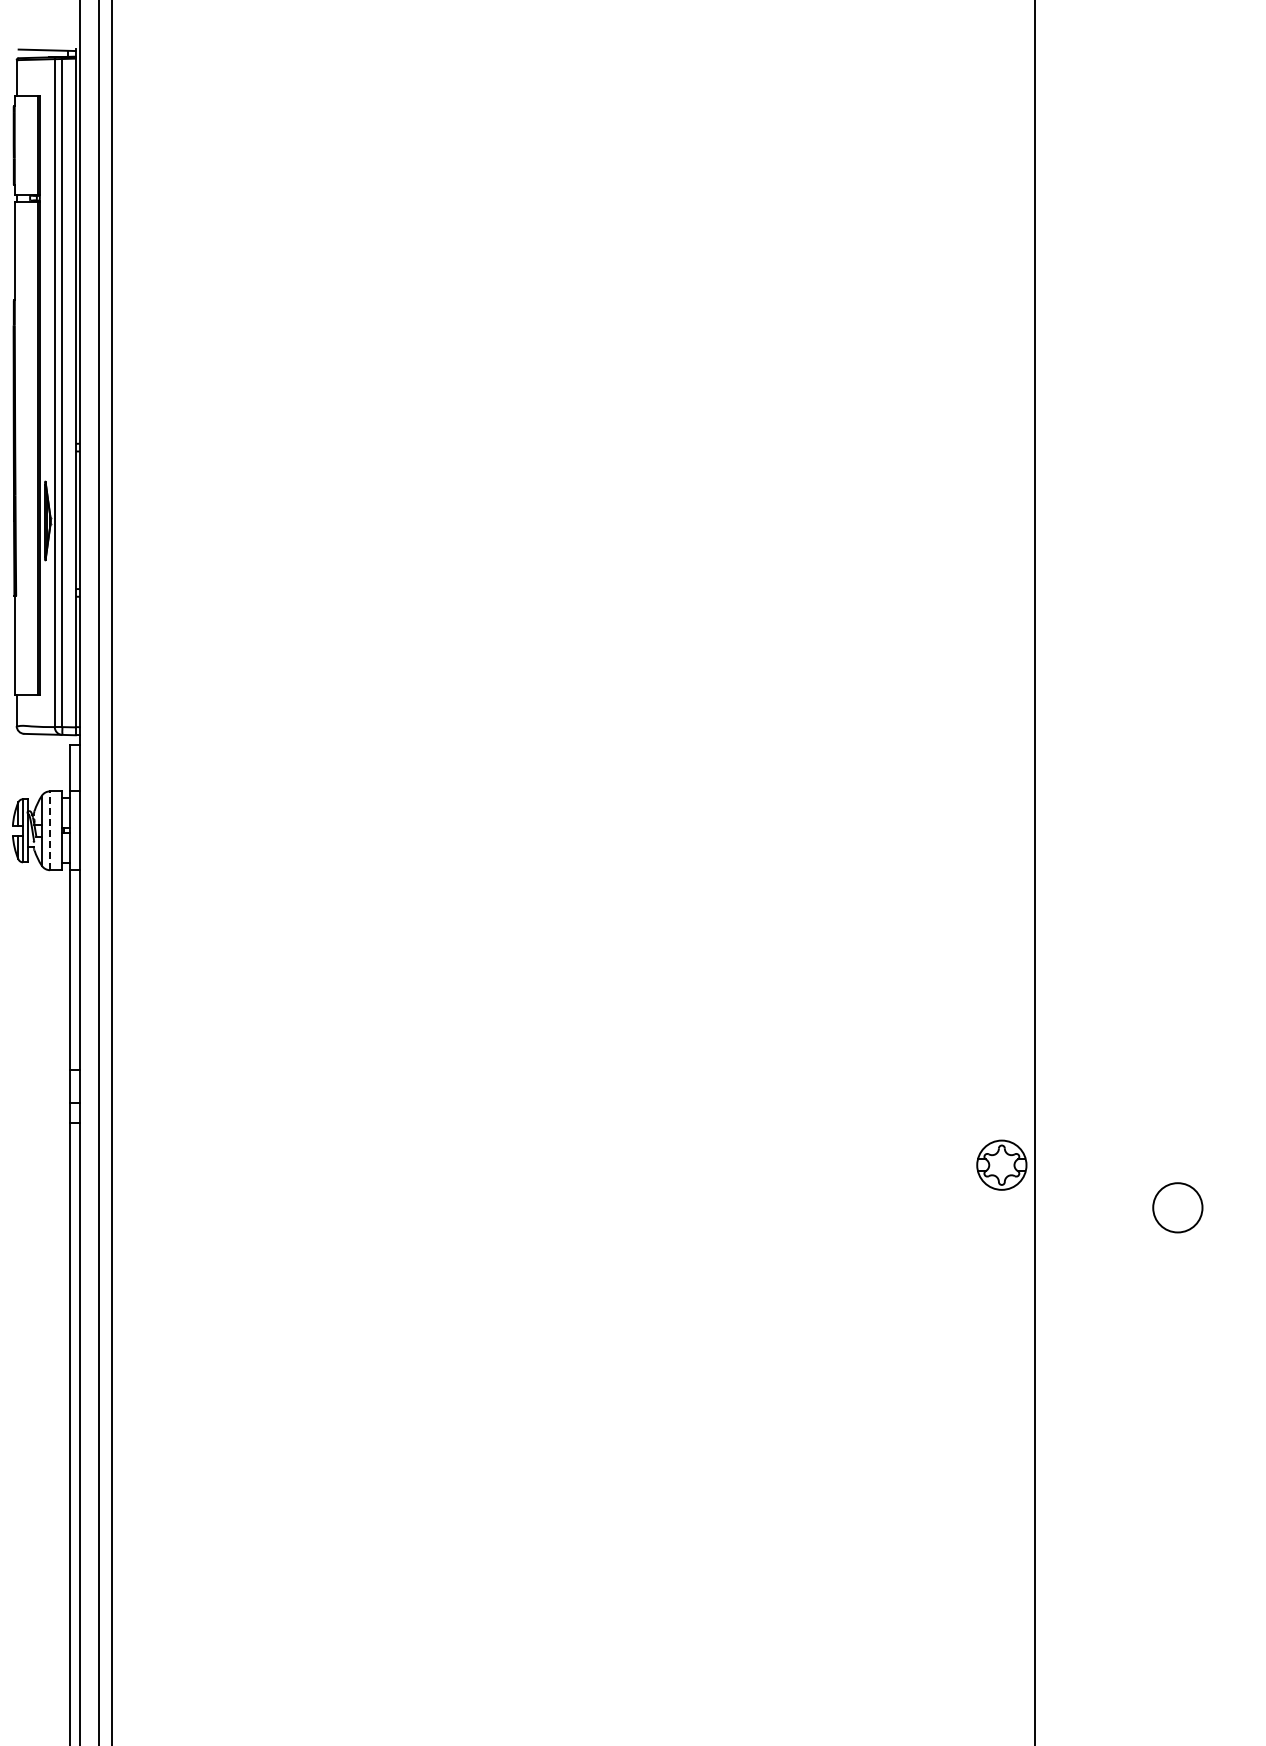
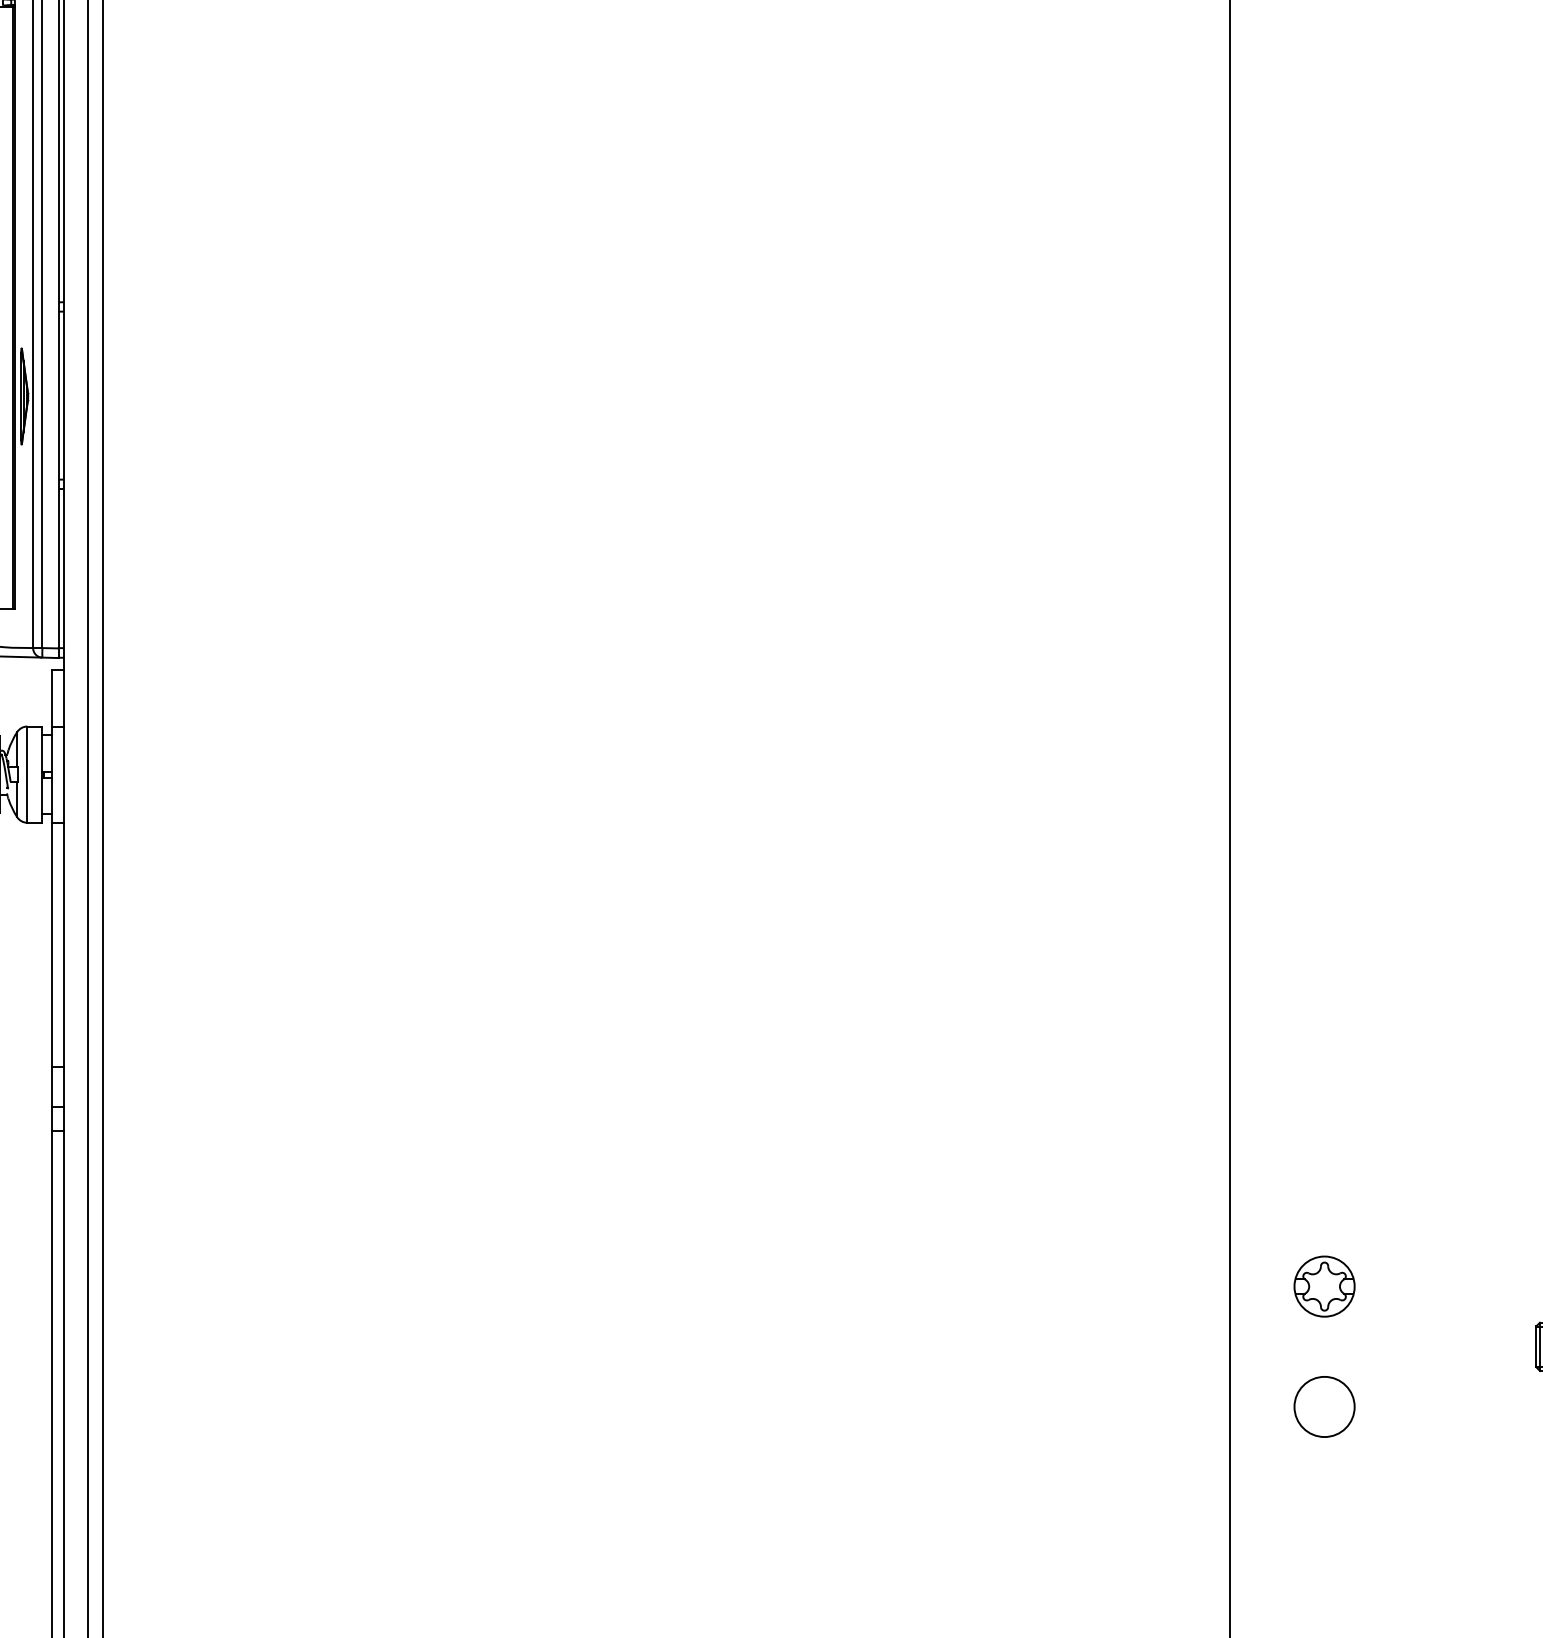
line: (50, 830) -> (27, 774), dashed -> solid
part: (1001, 1164) -> (1324, 1285), moved
circle: (1177, 1207) -> (1324, 1406), moved

